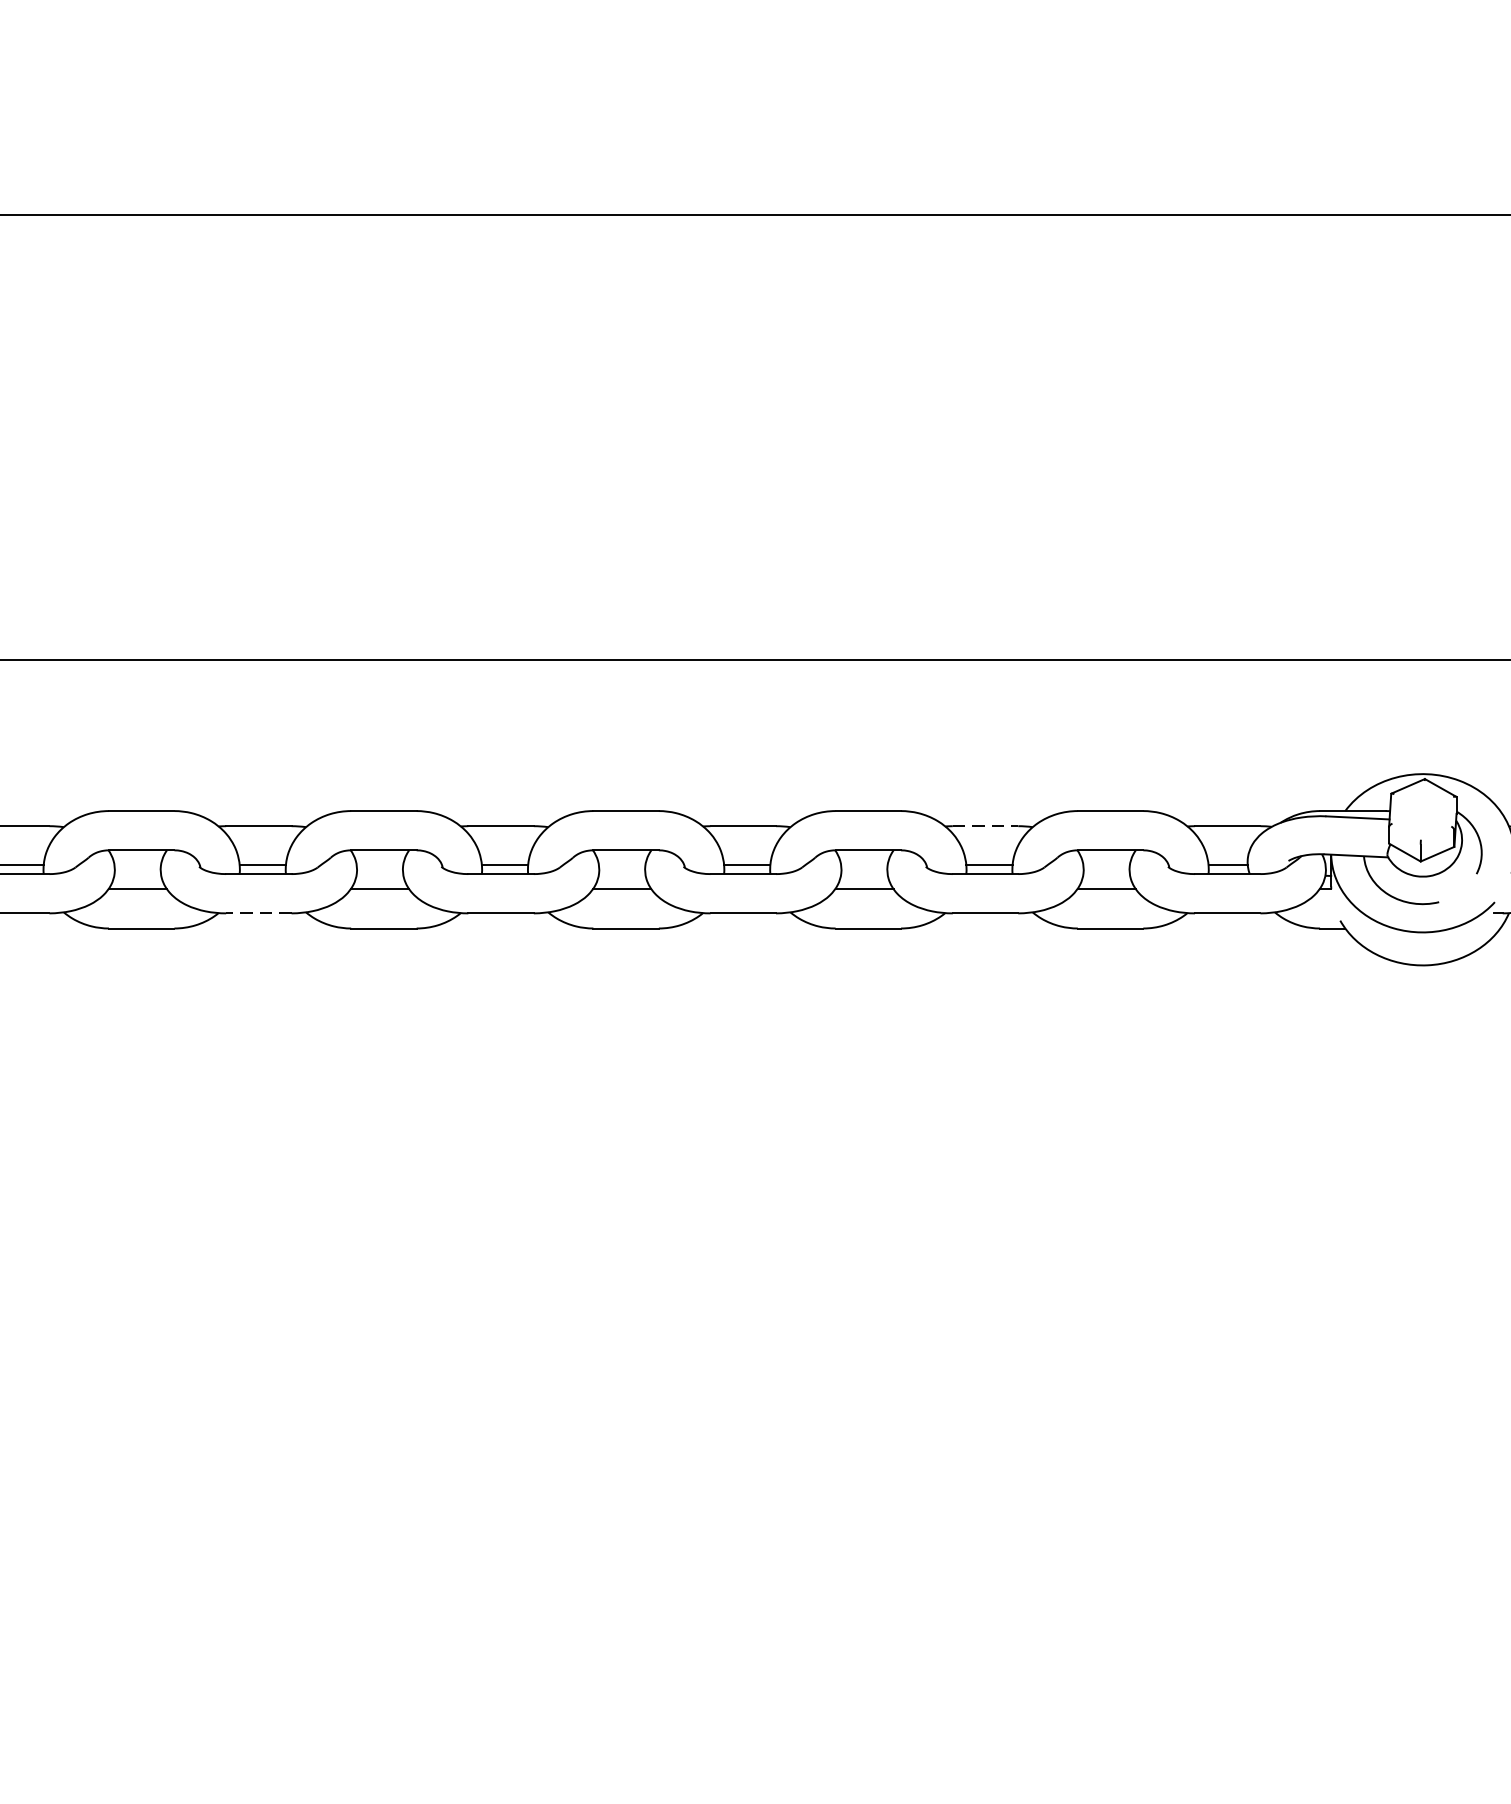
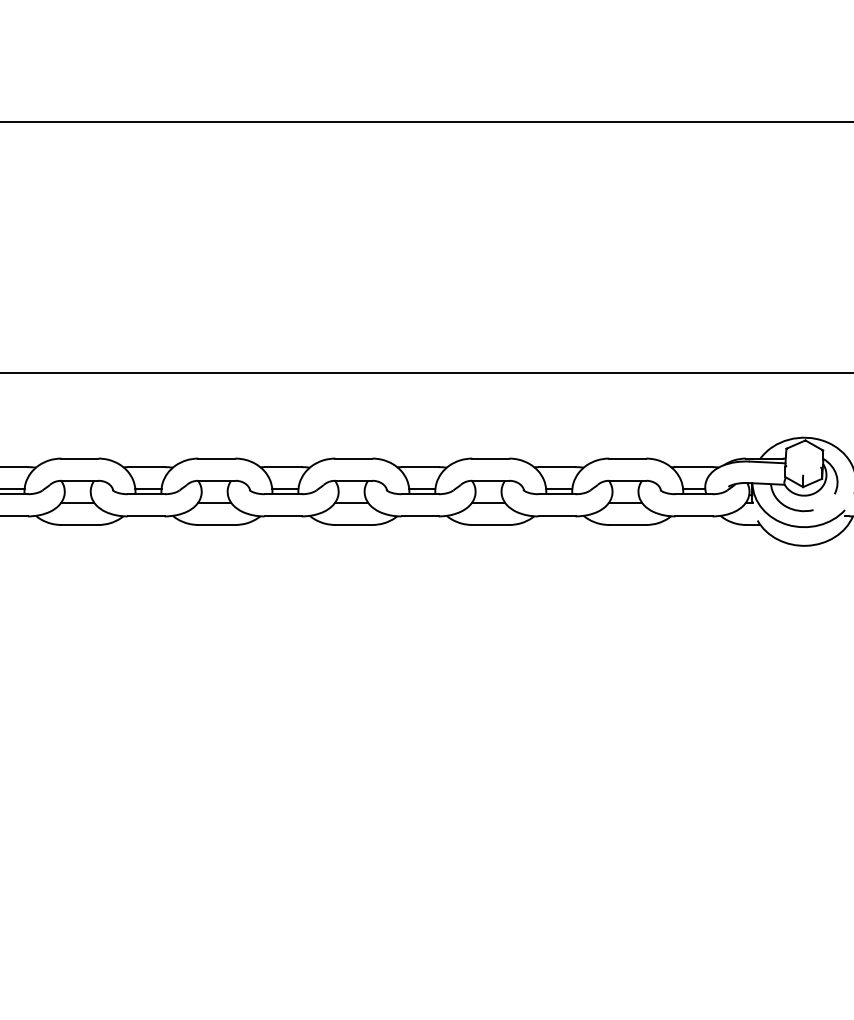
line: (986, 826) -> (557, 467), dashed -> solid
line: (259, 913) -> (146, 516), dashed -> solid

